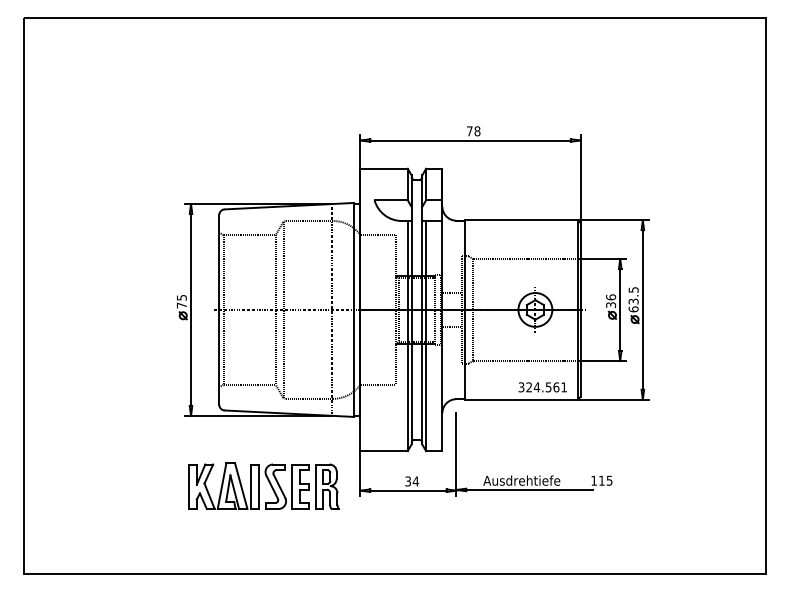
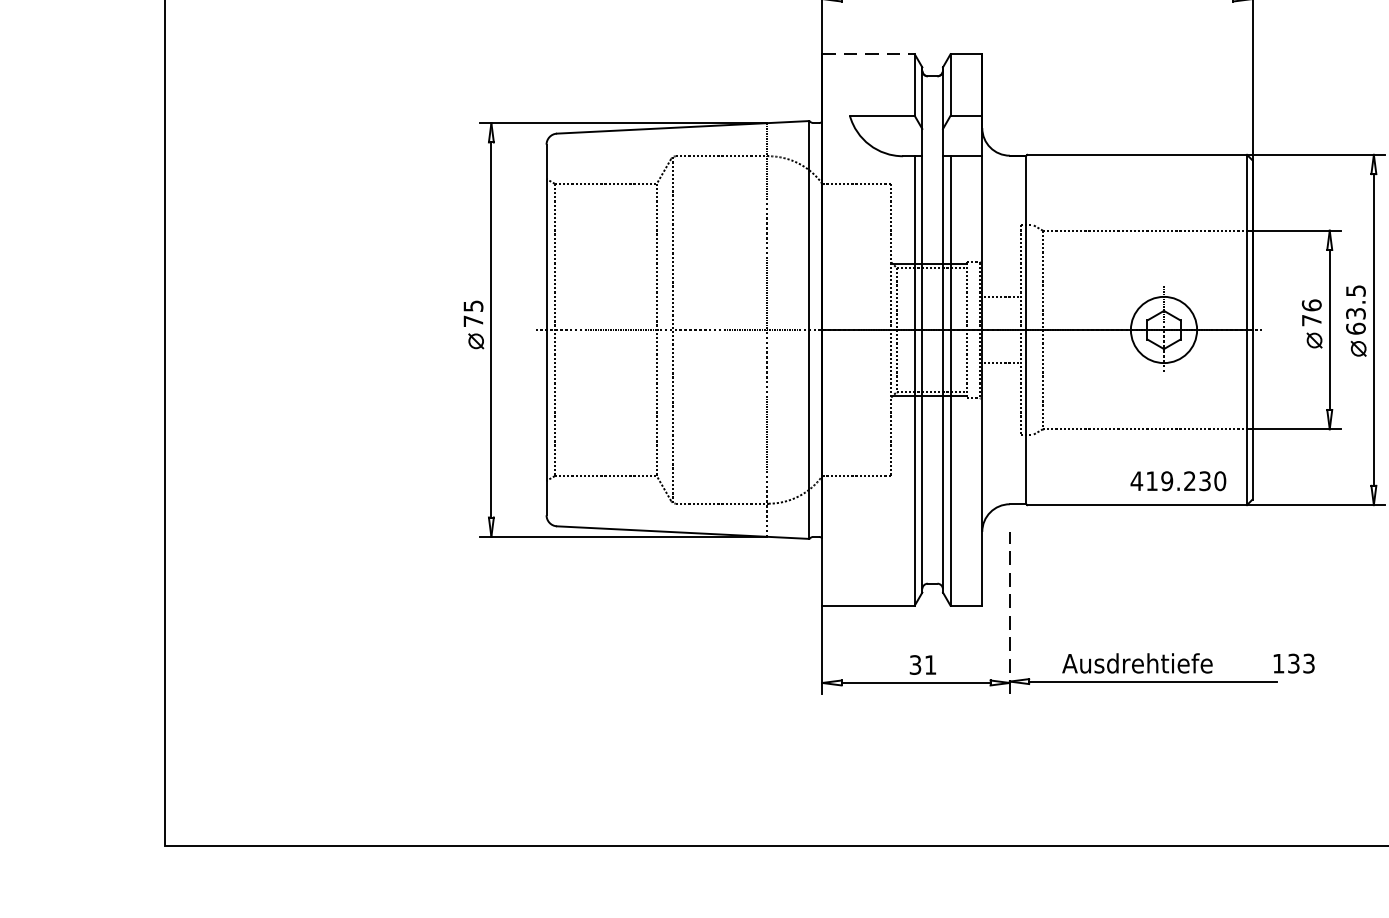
line: (384, 168) -> (869, 53), solid -> dashed
text: (611, 304) -> (1312, 319), 36 -> 76
text: (542, 387) -> (1177, 481), 324.561 -> 419.230
line: (456, 454) -> (1009, 612), solid -> dashed
text: (605, 480) -> (1300, 663), 115 -> 133
text: (415, 481) -> (929, 665), 34 -> 31
part: (263, 485) -> (632, 672), removed

